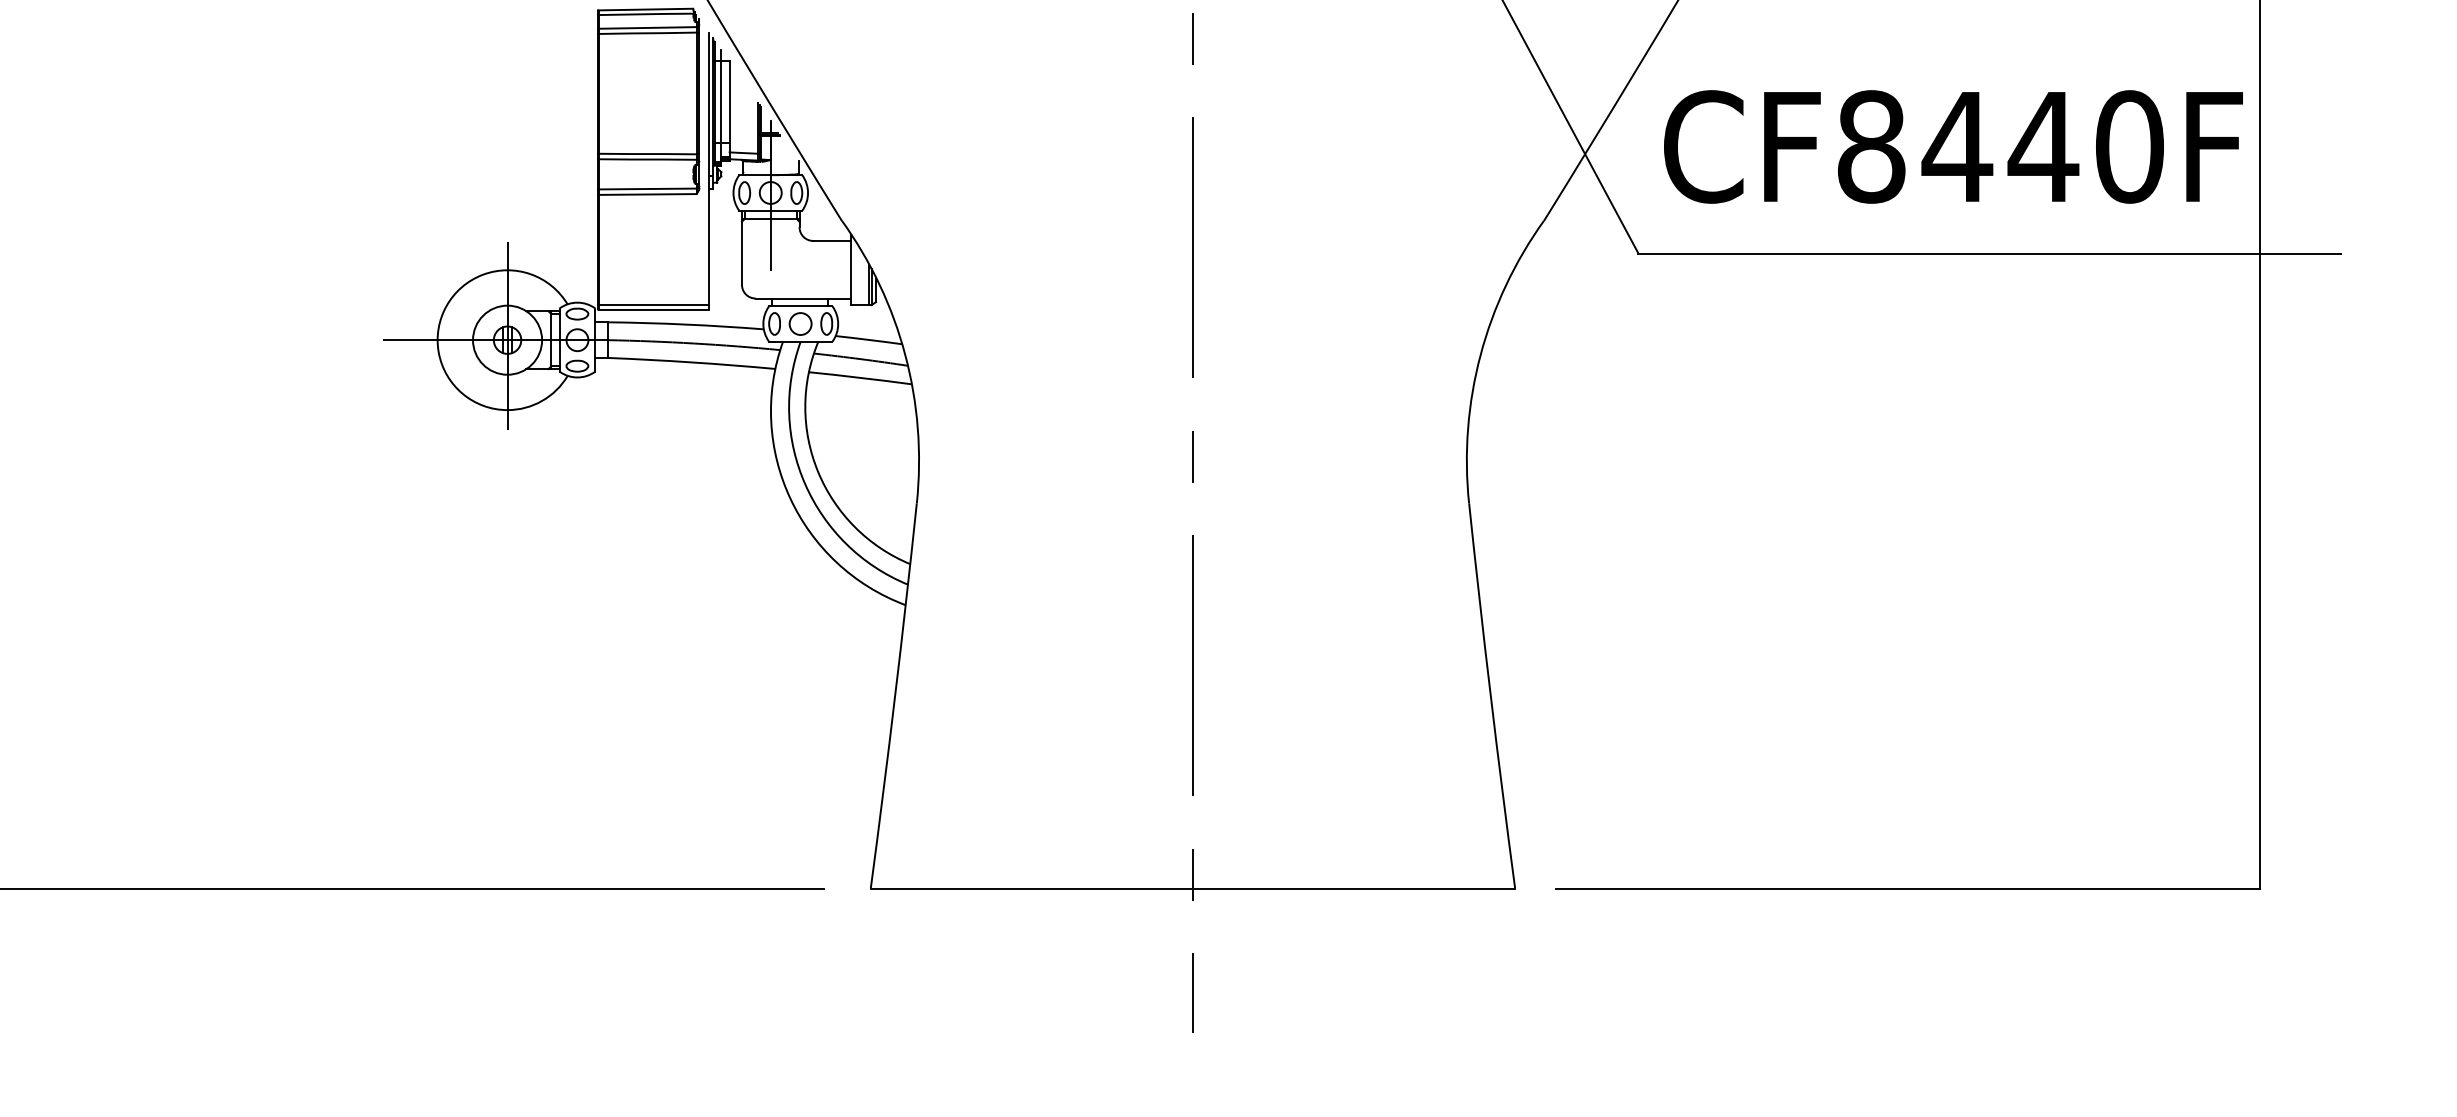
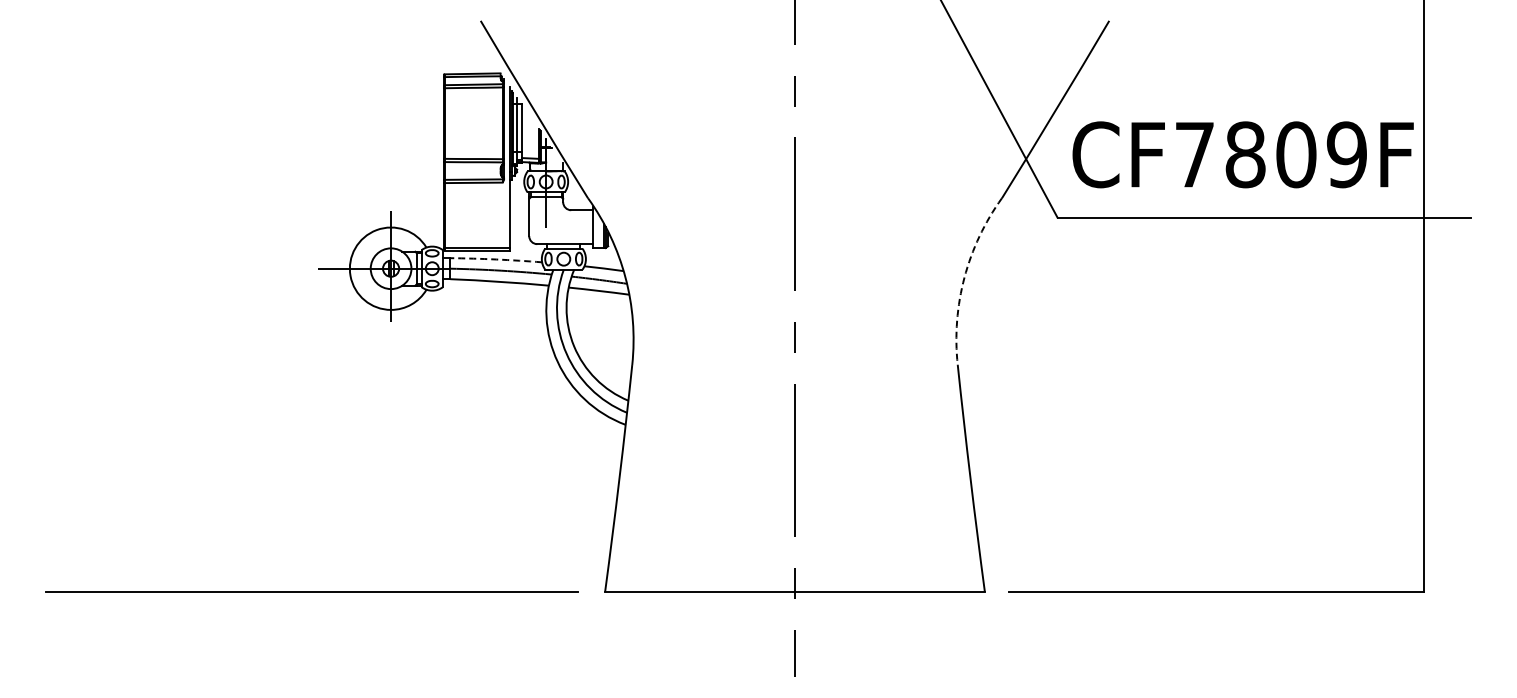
text: (2001, 146) -> (1271, 154), CF8440F -> CF7809F
arc: (686, 324) -> (496, 259), solid -> dashed
arc: (1480, 355) -> (964, 277), solid -> dashed

